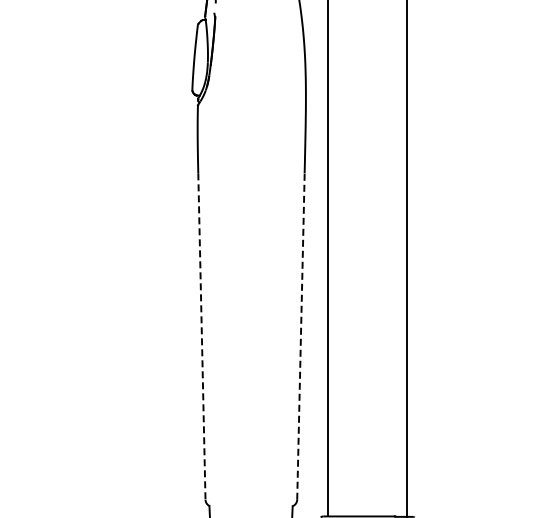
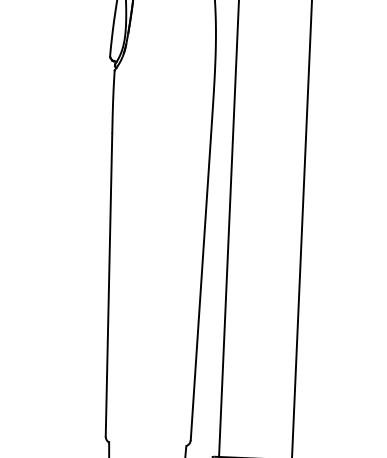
line: (300, 336) -> (200, 288), dashed -> solid
line: (201, 337) -> (108, 285), dashed -> solid

